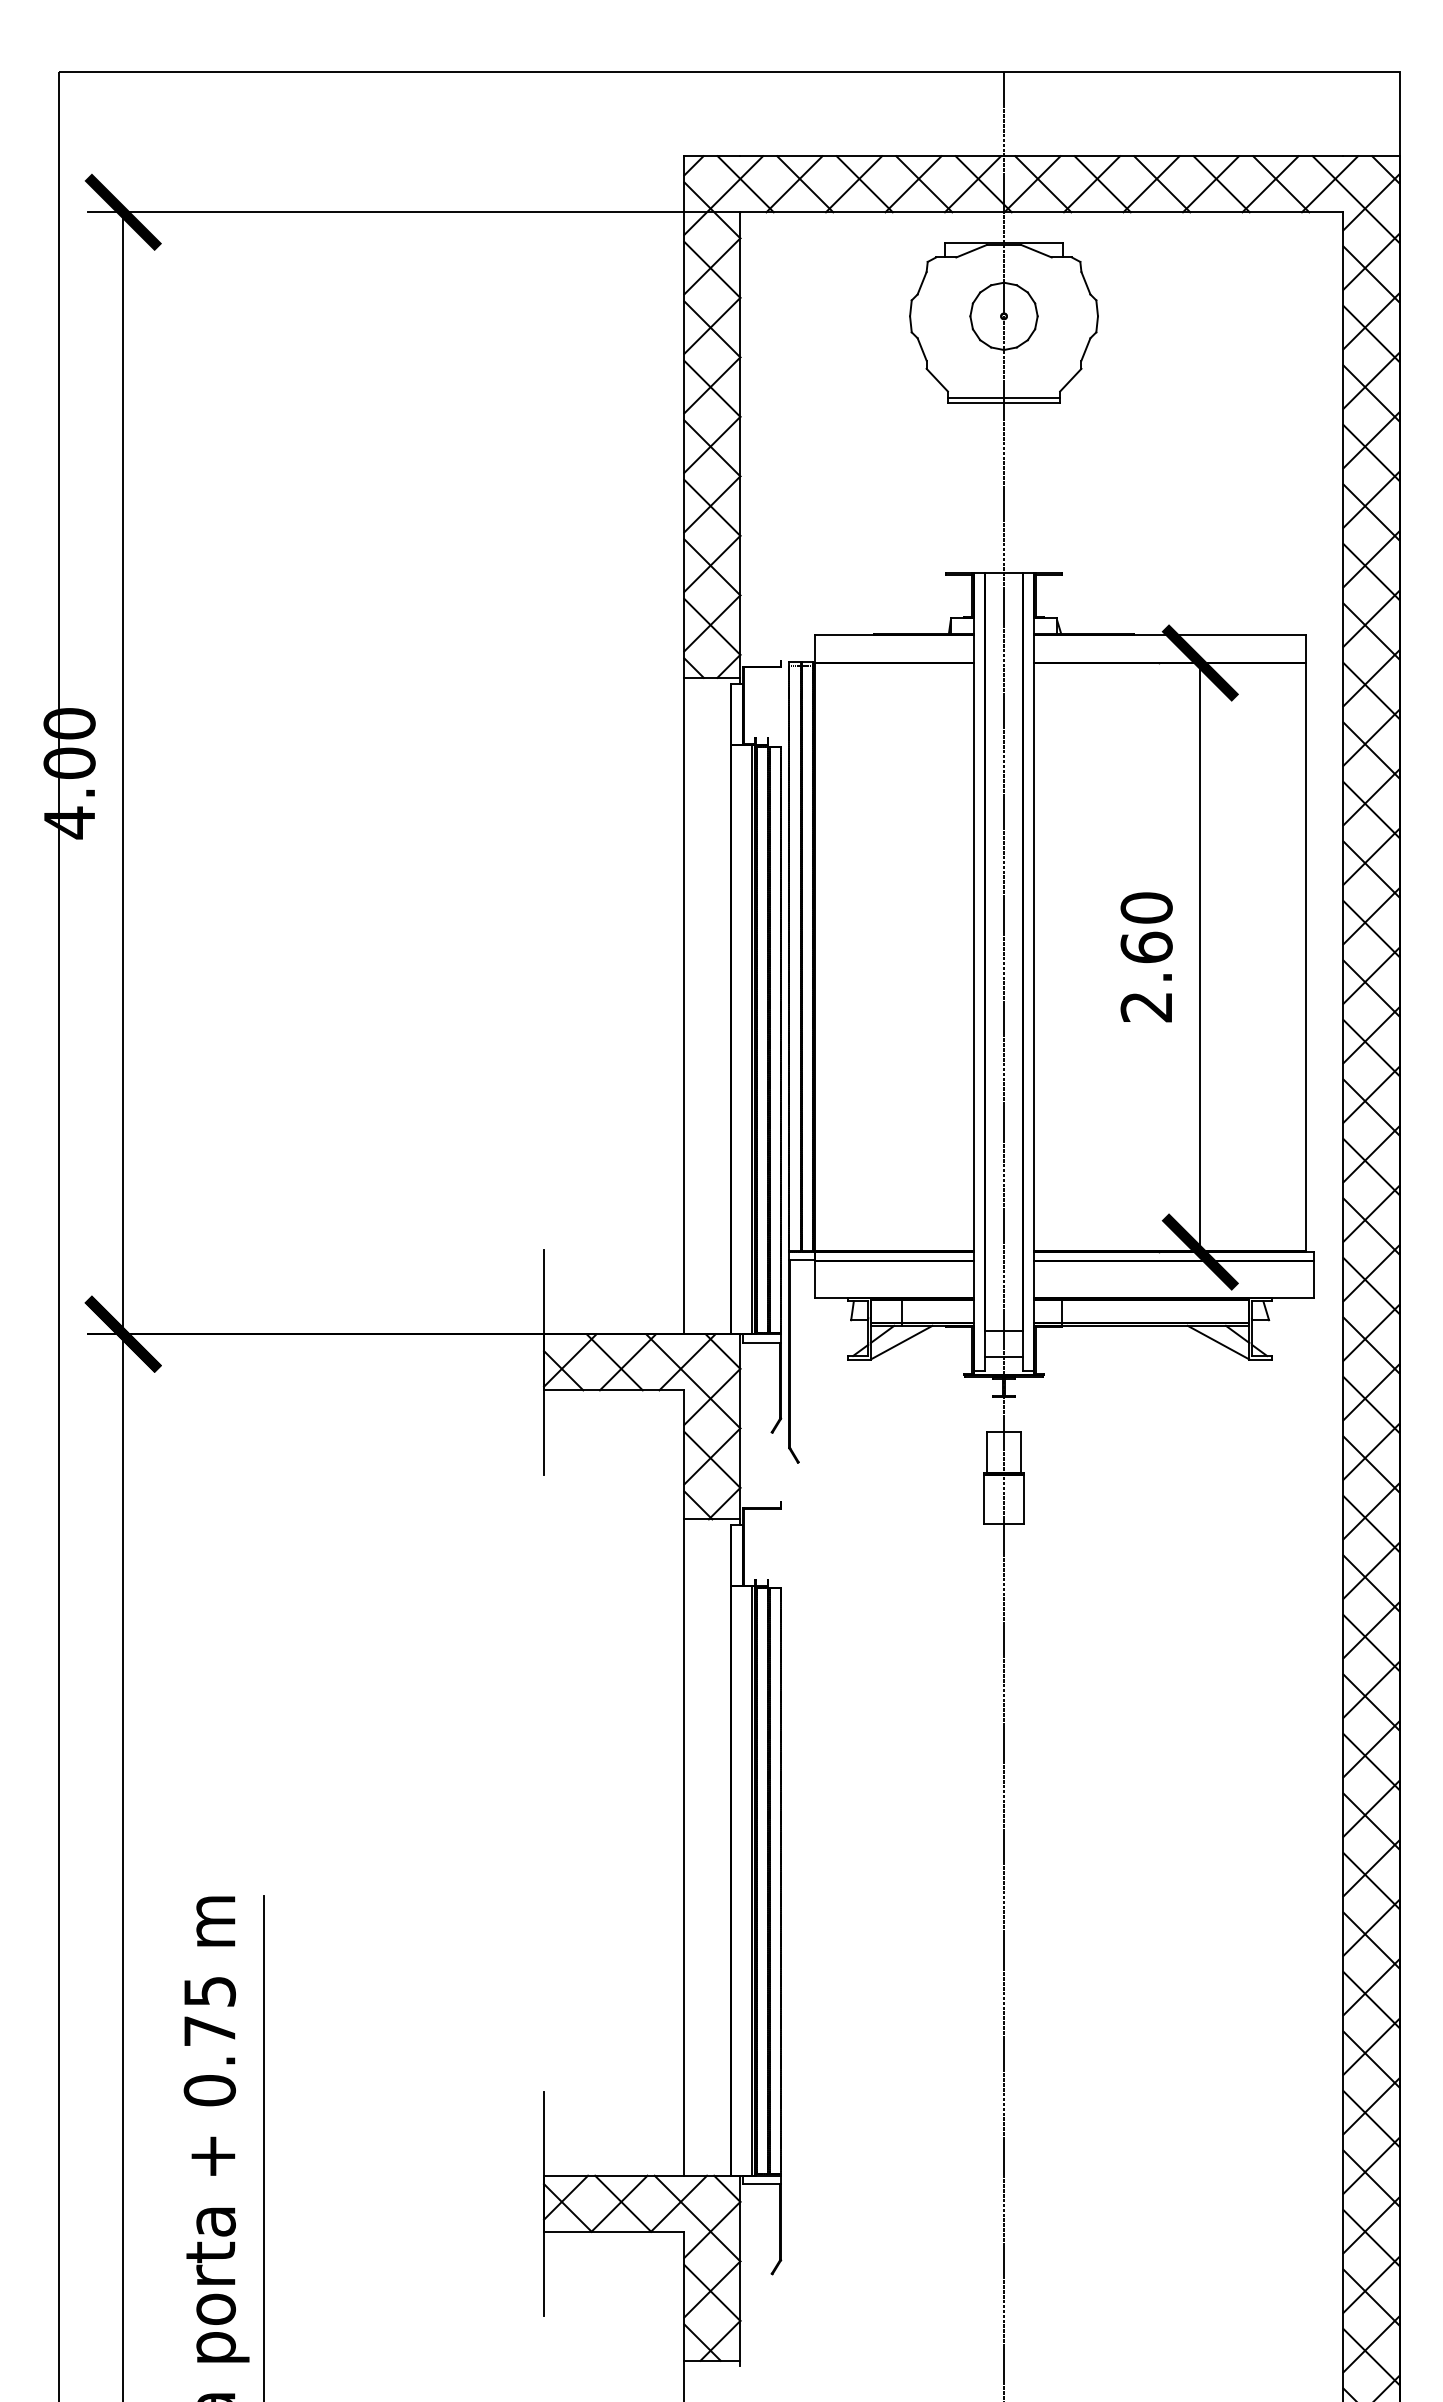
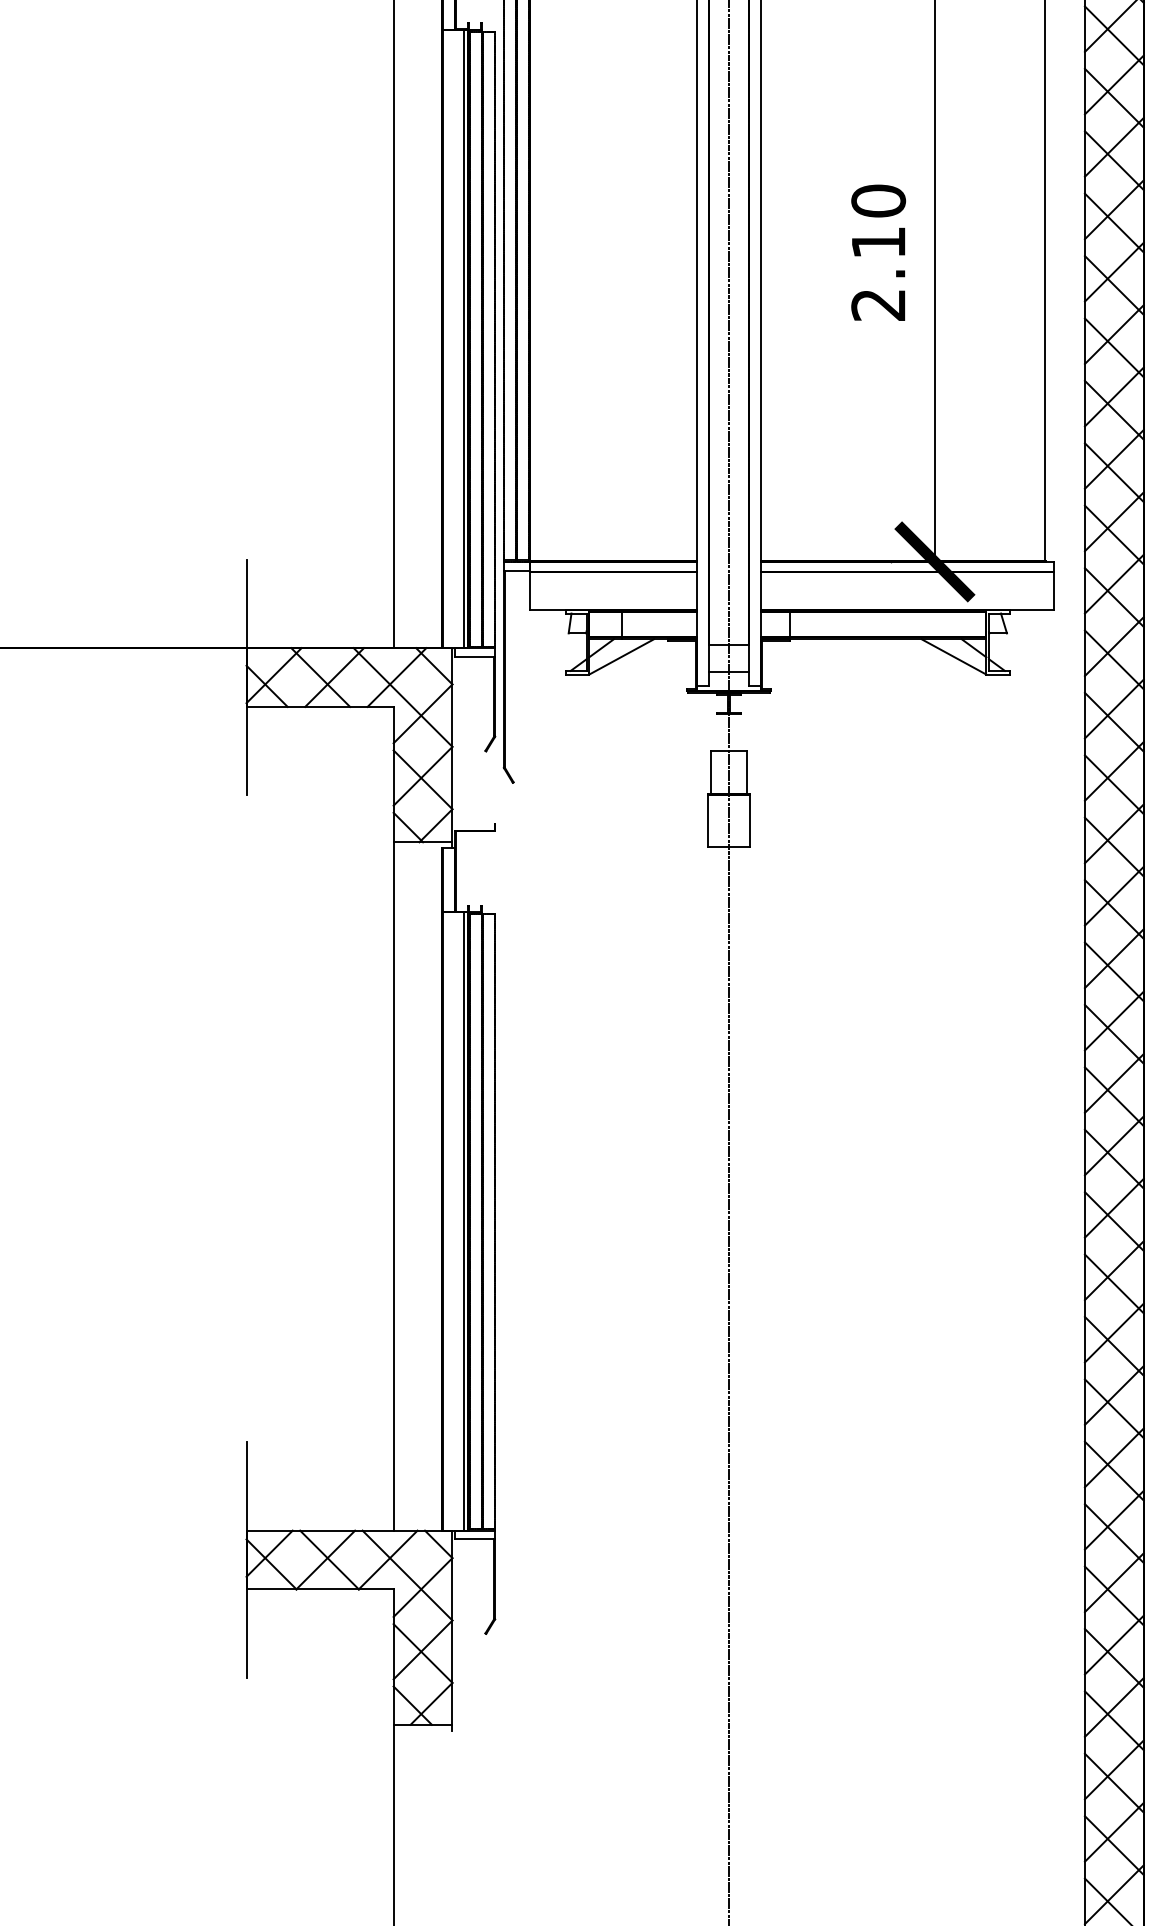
text: (1146, 947) -> (878, 242), 2.60 -> 2.10

